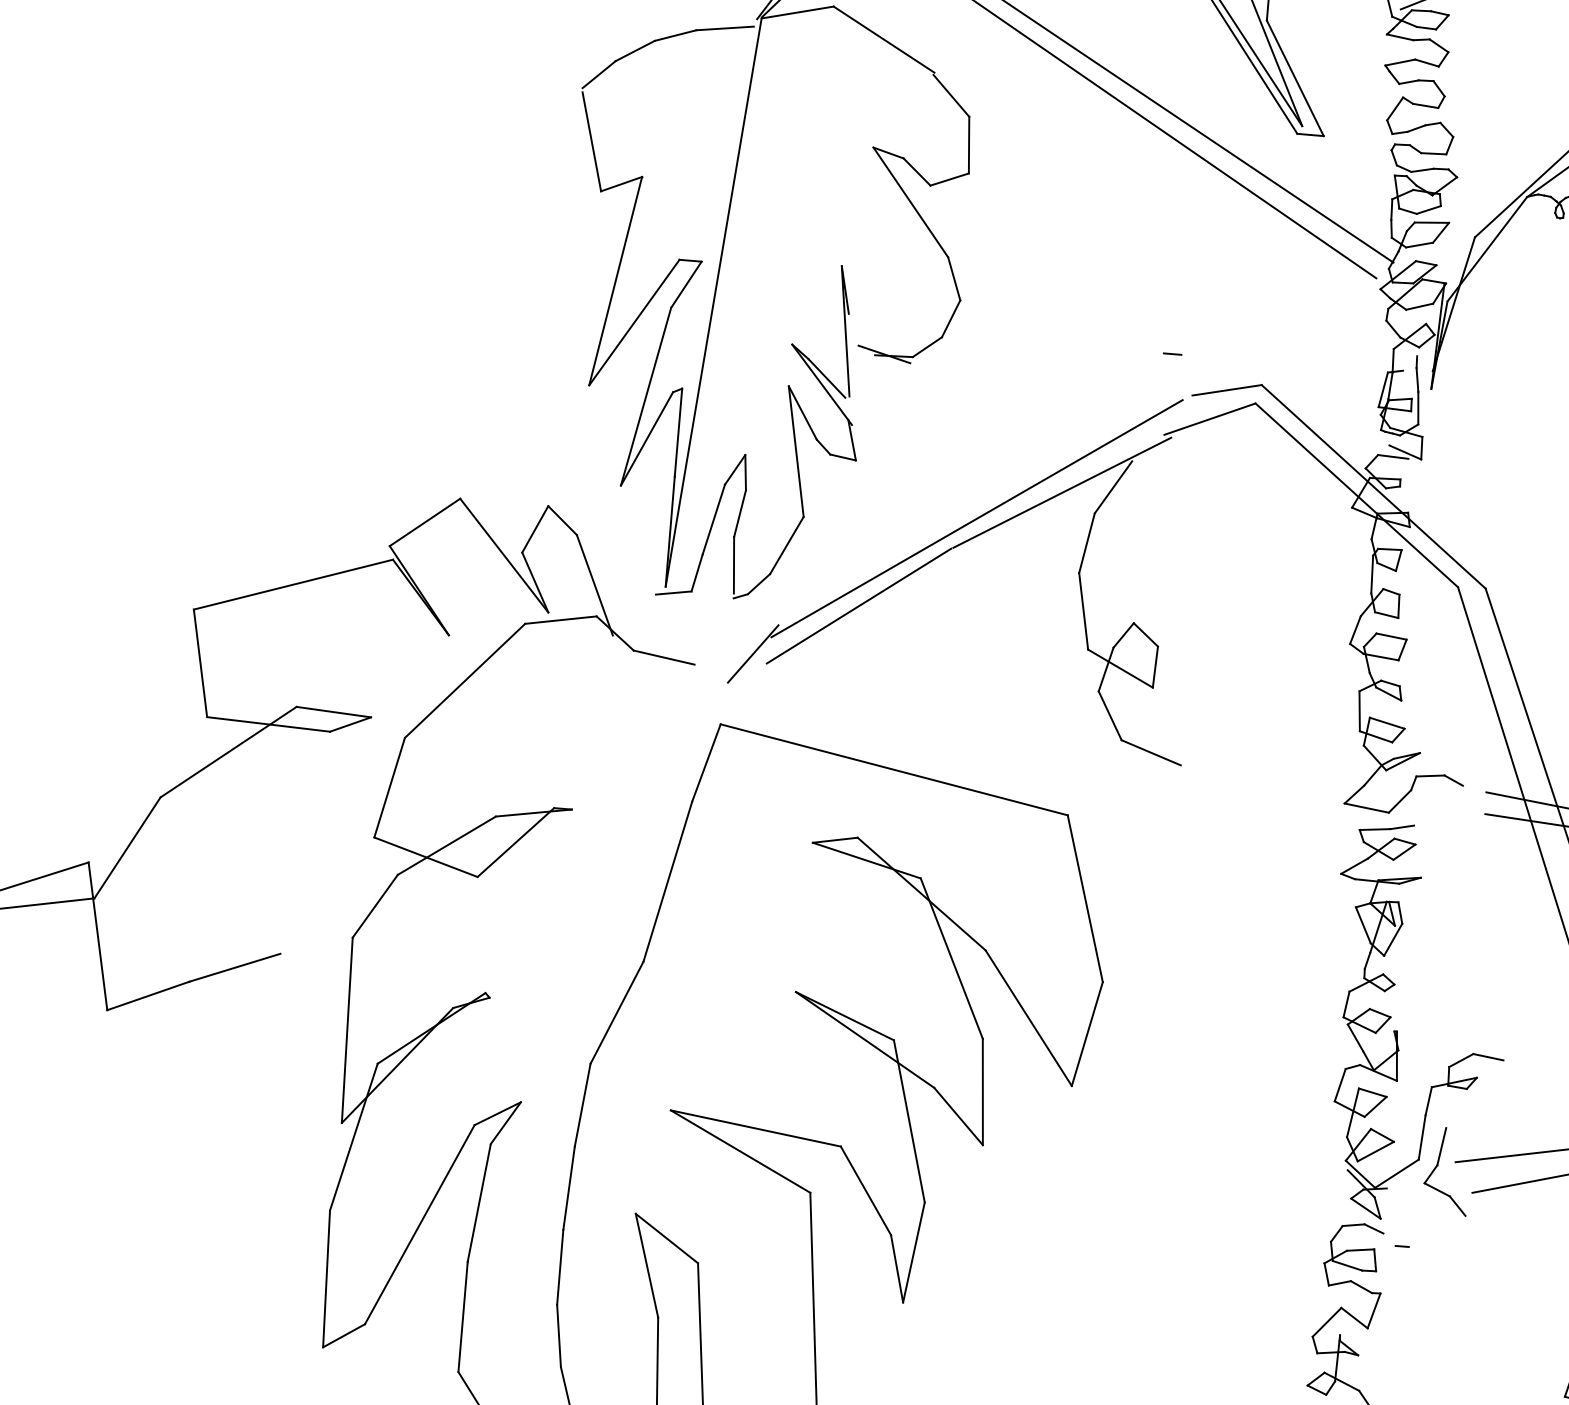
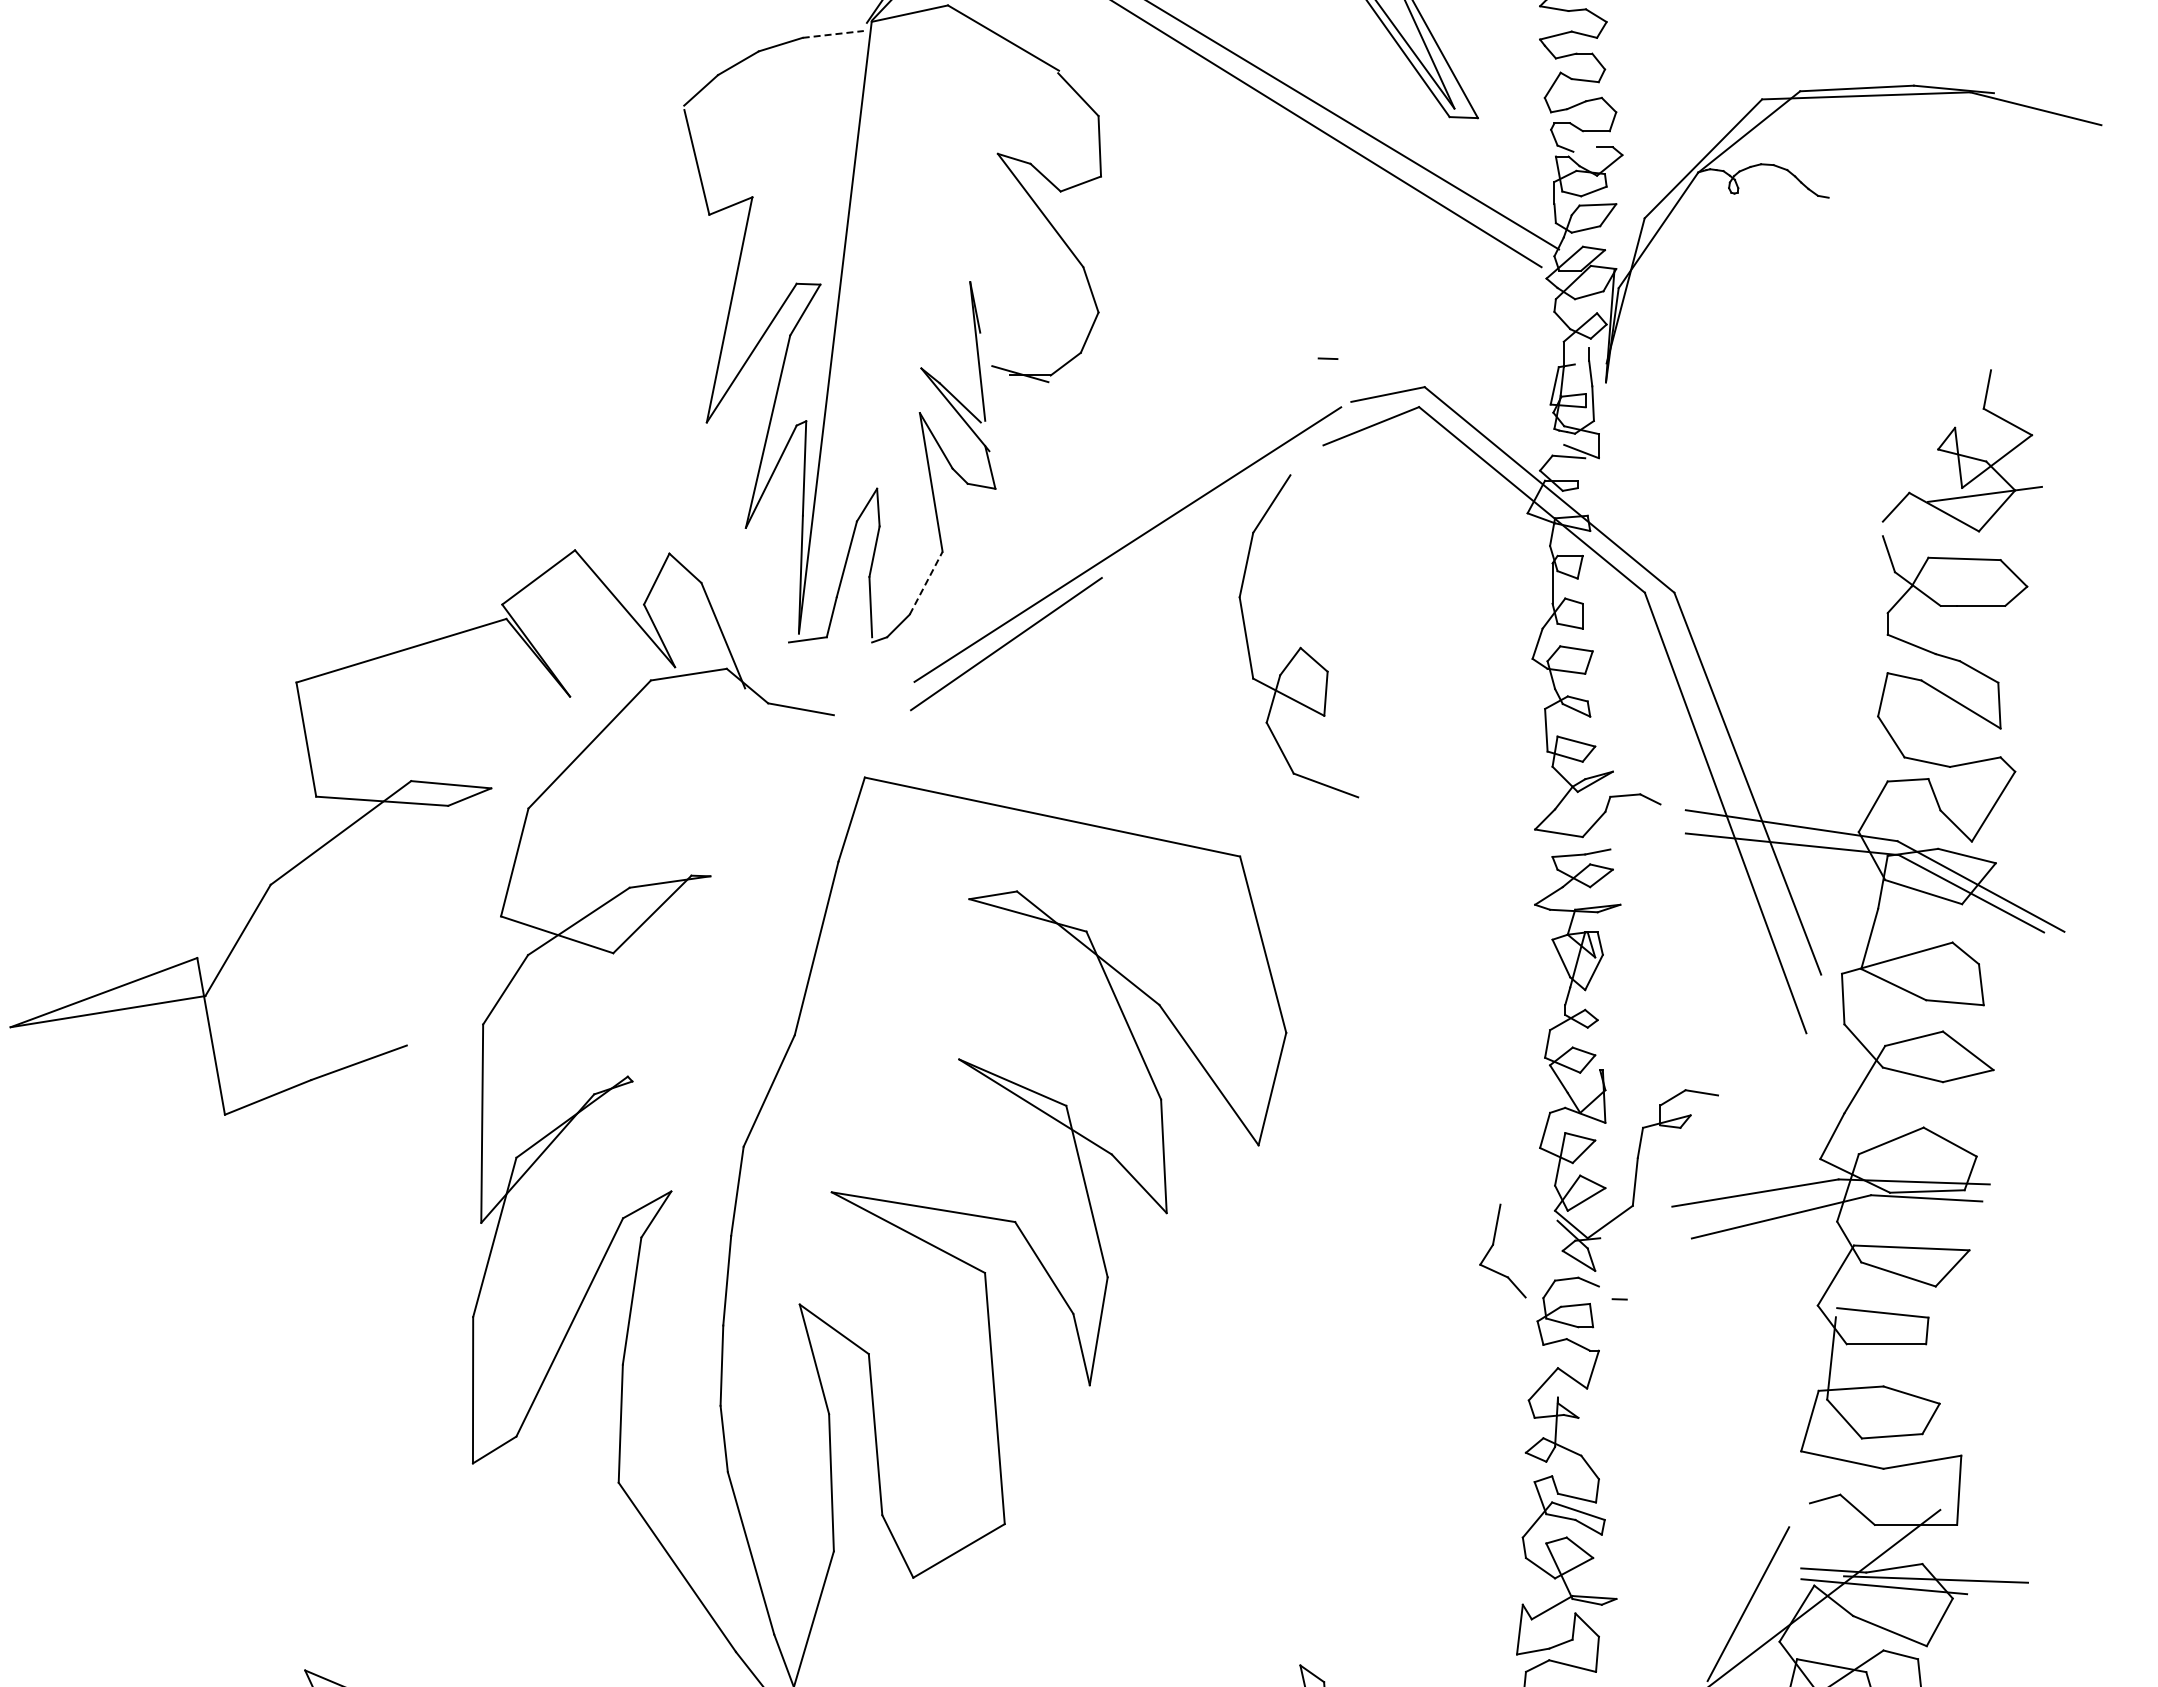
line: (725, 28) -> (833, 34), solid -> dashed
line: (1422, 170) -> (1585, 149), removed
line: (1062, 492) -> (1217, 512), removed
line: (787, 544) -> (926, 582), solid -> dashed
line: (752, 653) -> (895, 700), removed
part: (1437, 1166) -> (1493, 1246), moved

